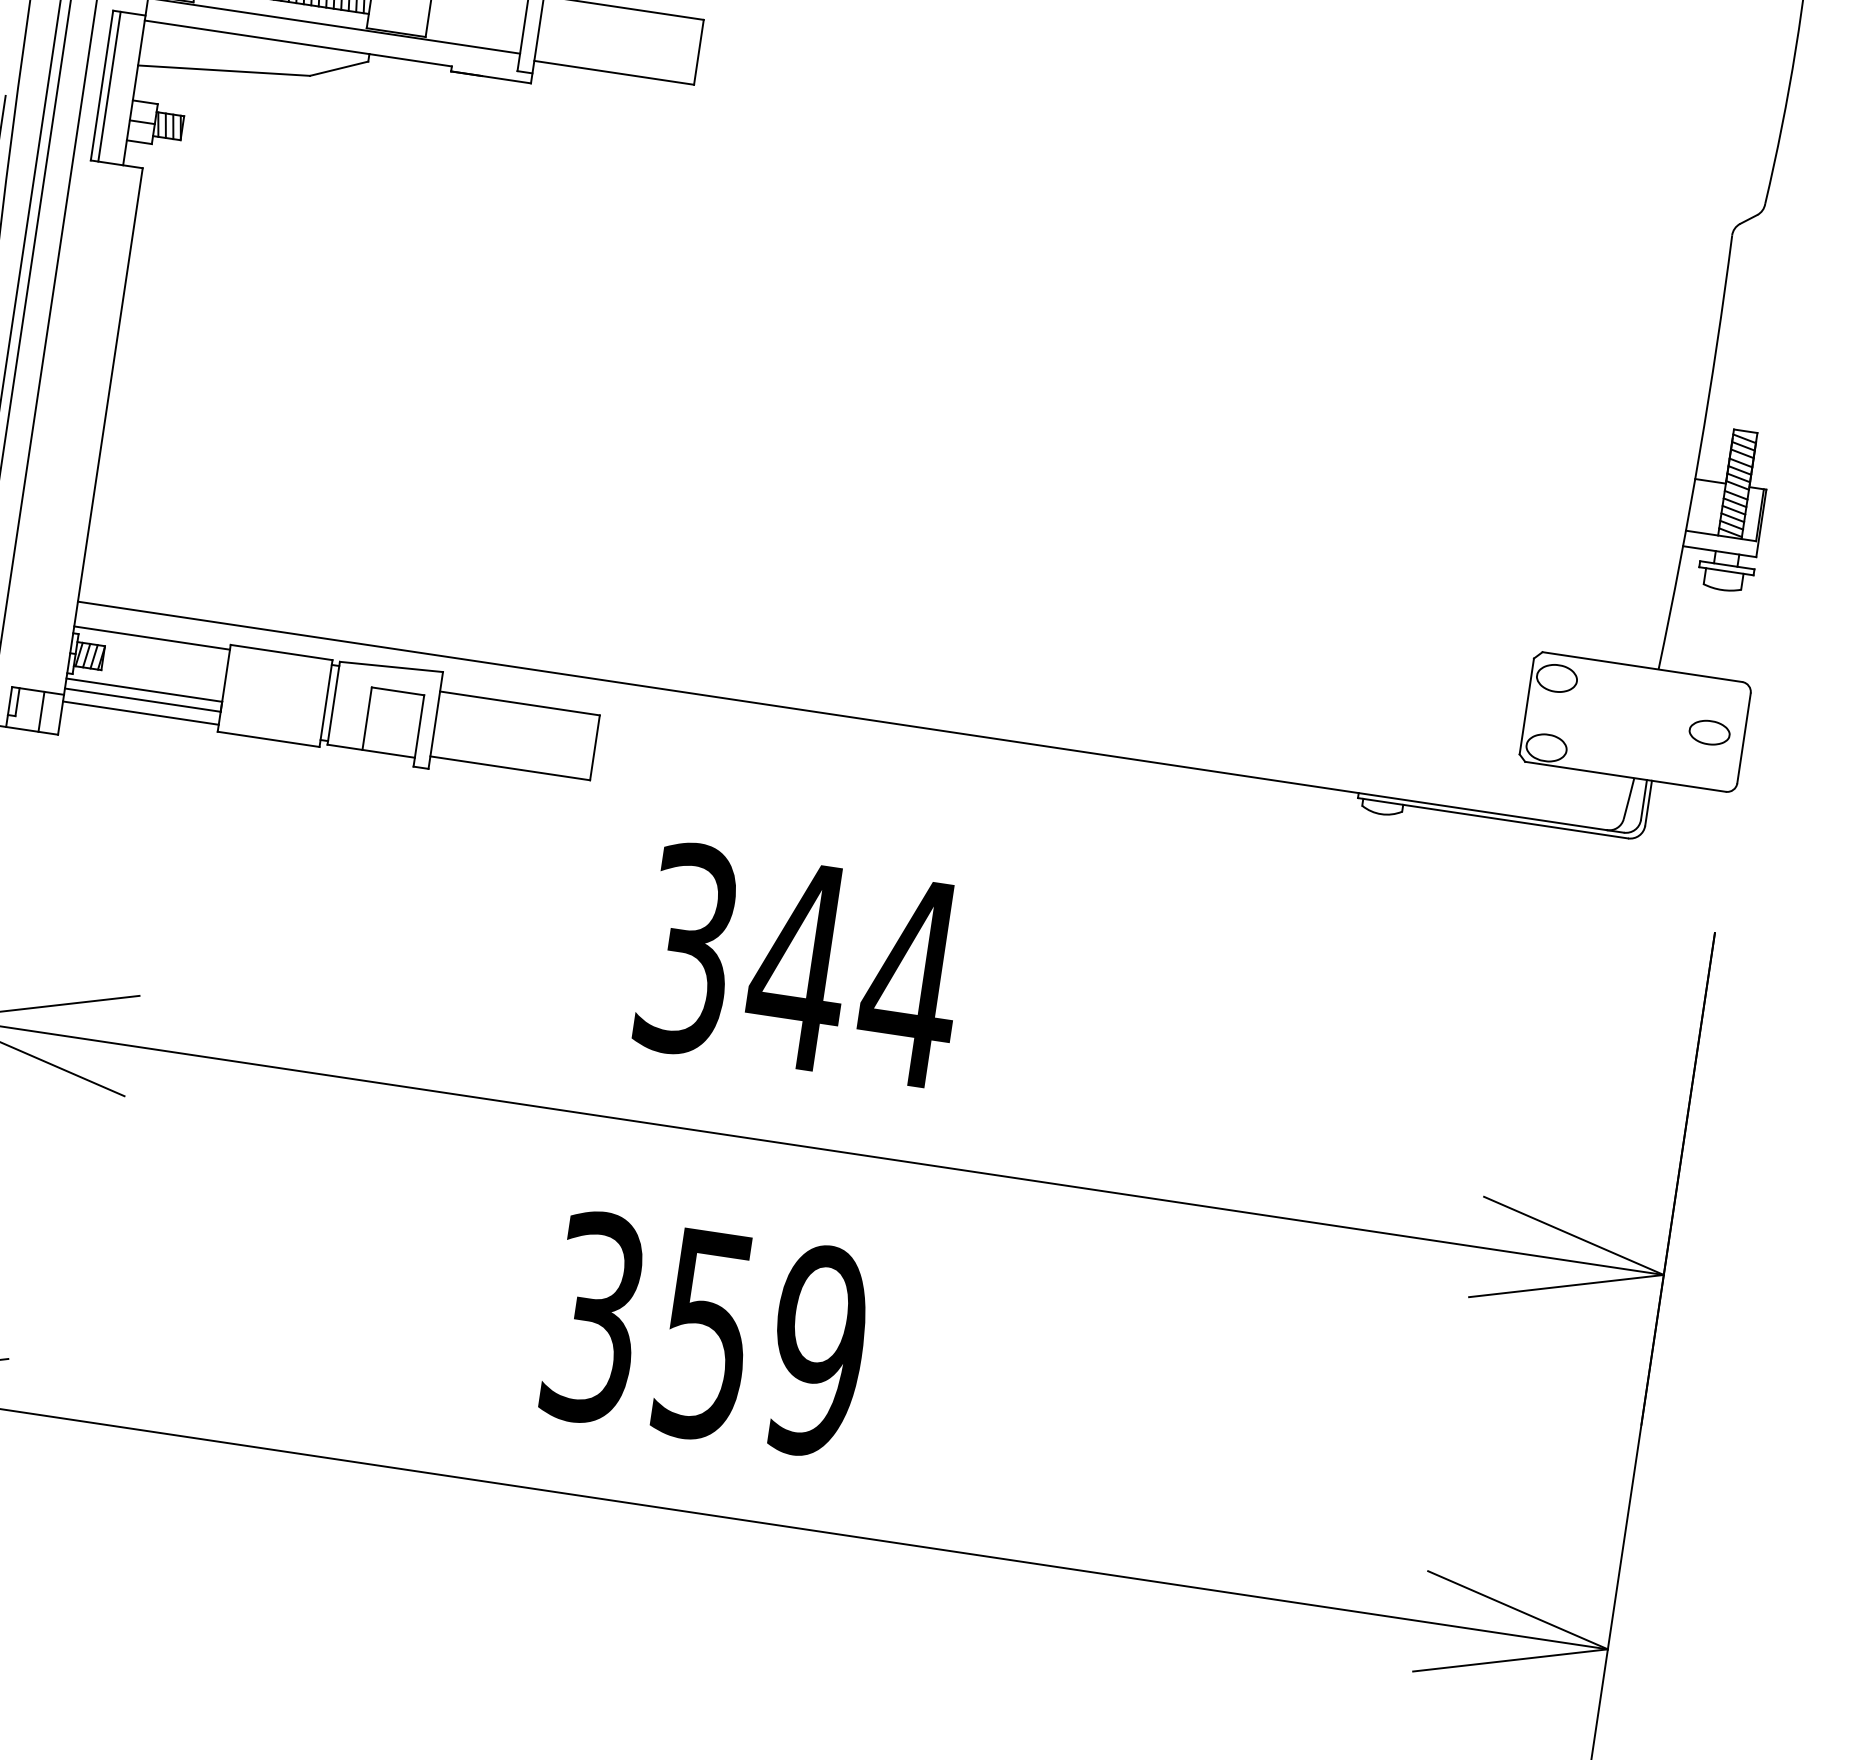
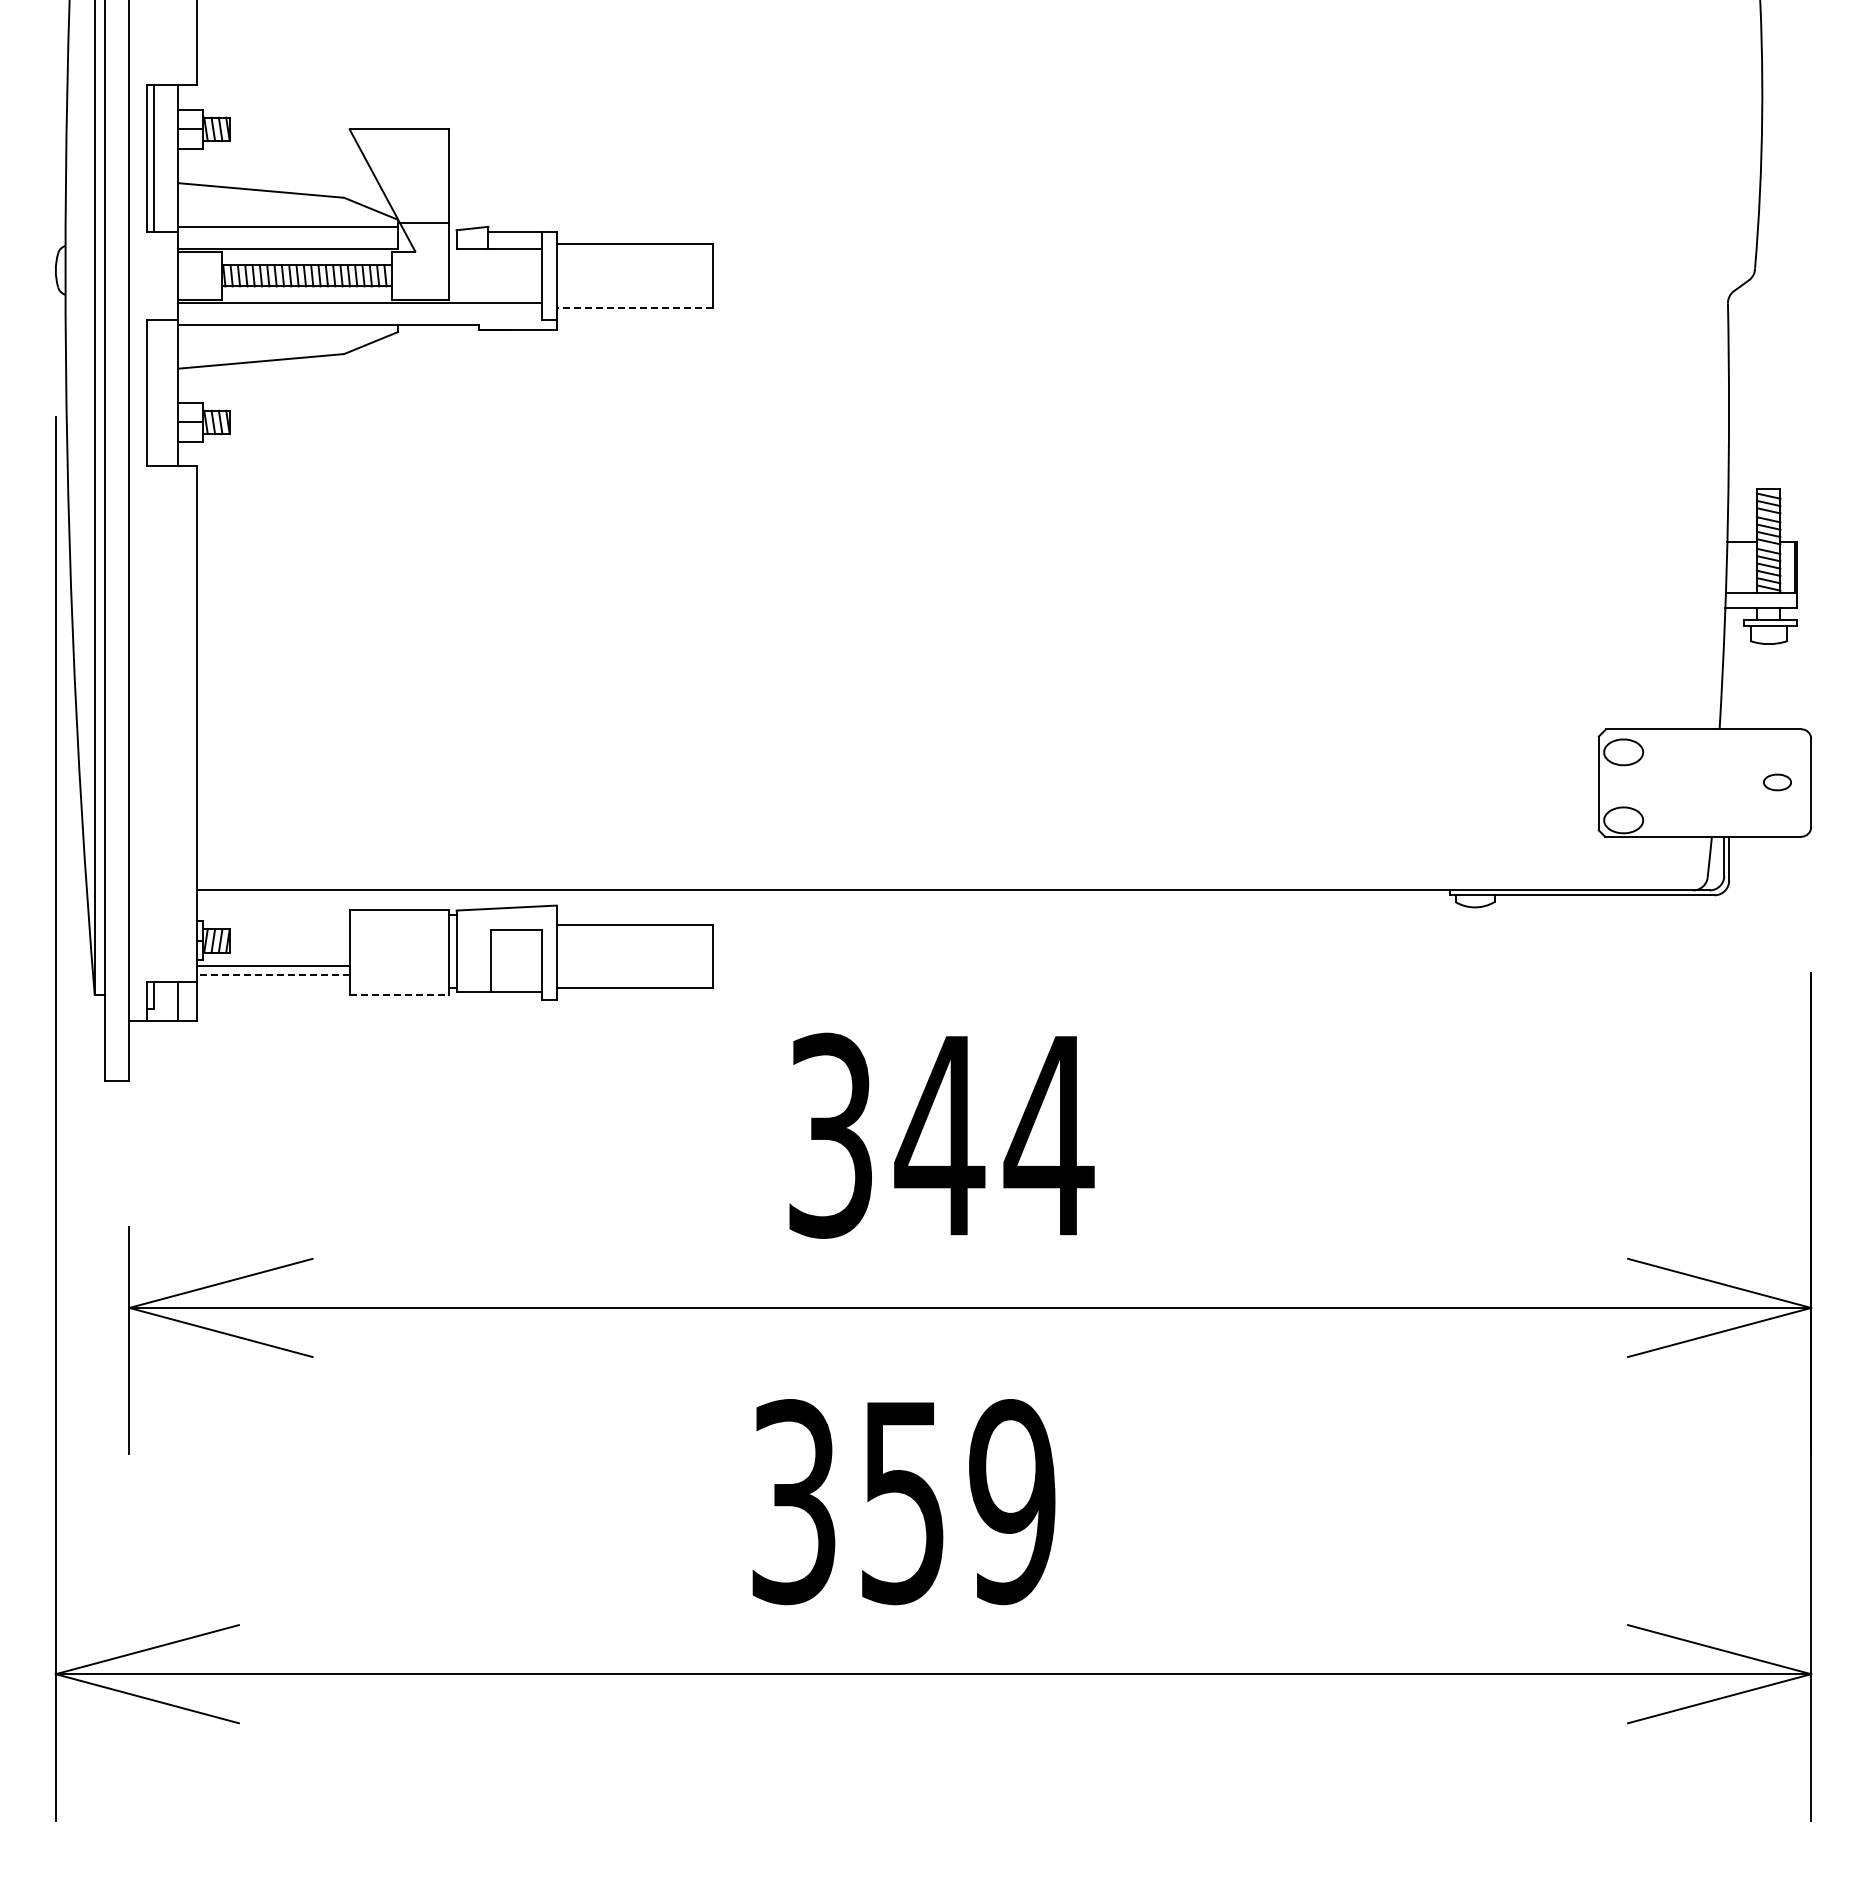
line: (613, 72) -> (634, 307), solid -> dashed
line: (109, 86) -> (153, 392), removed
line: (152, 637) -> (273, 914), removed
line: (141, 700) -> (272, 975), solid -> dashed
line: (140, 713) -> (273, 988), removed
part: (1709, 732) -> (1777, 782), size x0.7
line: (268, 738) -> (399, 994), solid -> dashed

